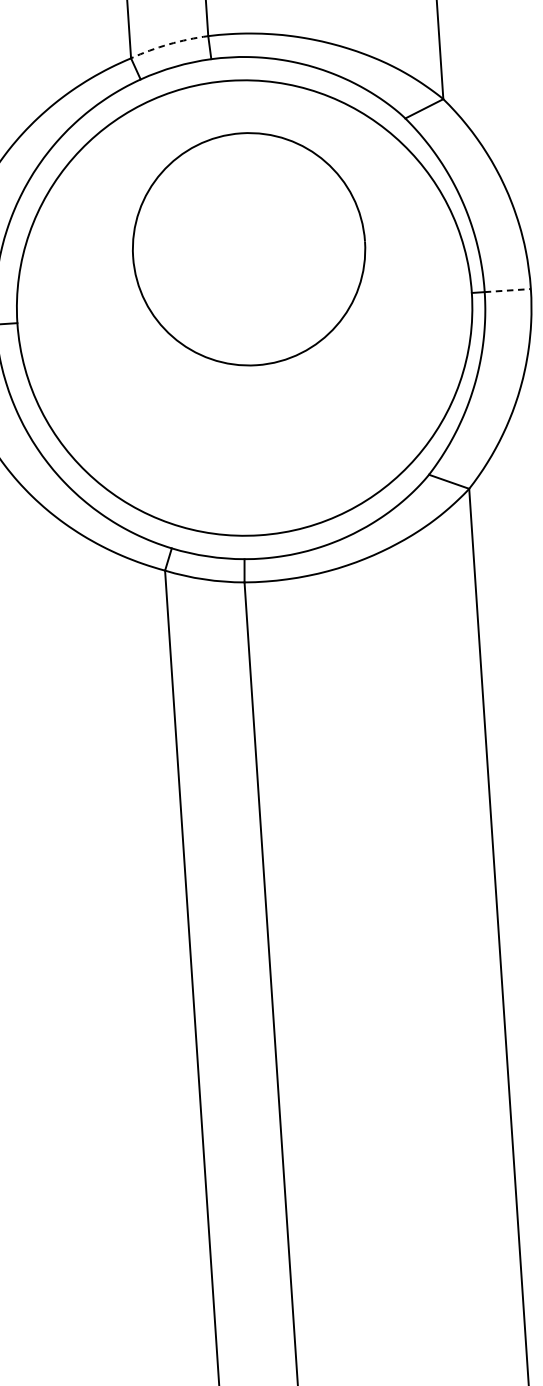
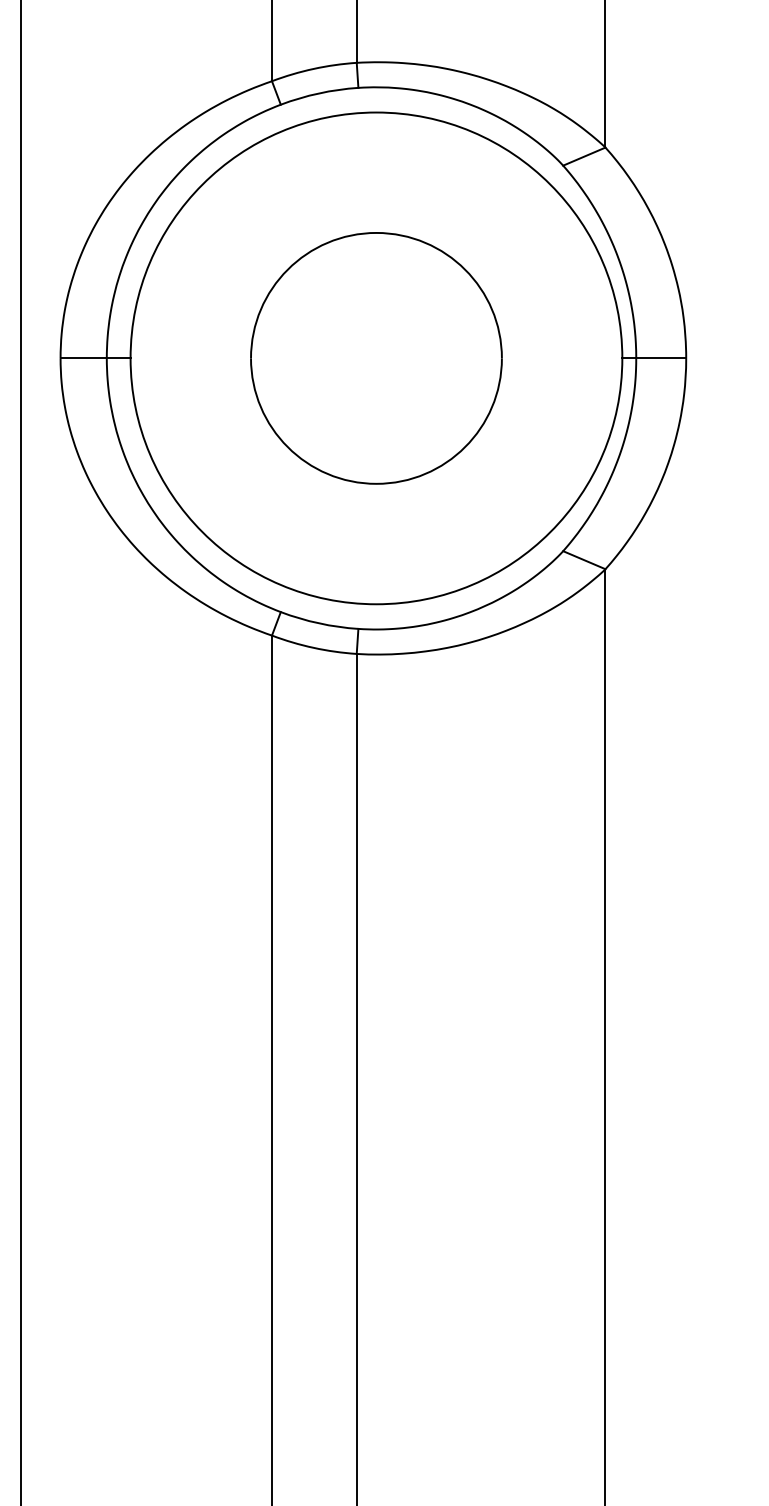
arc: (168, 44) -> (313, 68), dashed -> solid
part: (249, 249) -> (376, 358), moved
line: (508, 290) -> (661, 358), dashed -> solid

